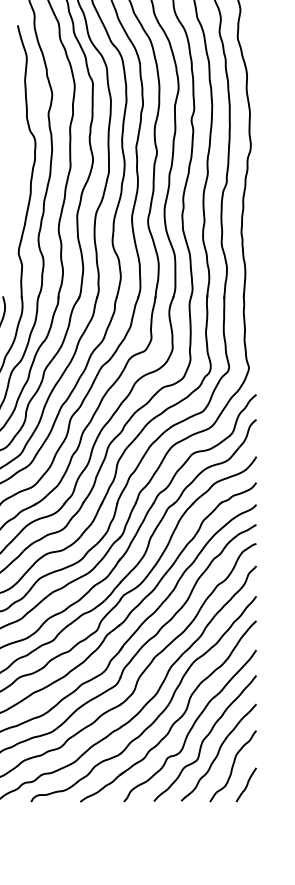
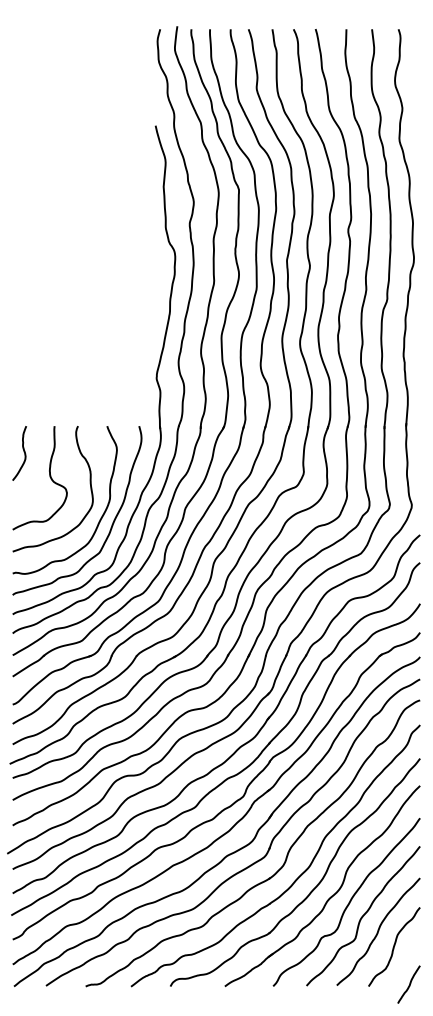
curve: (246, 784) -> (409, 984), moved

